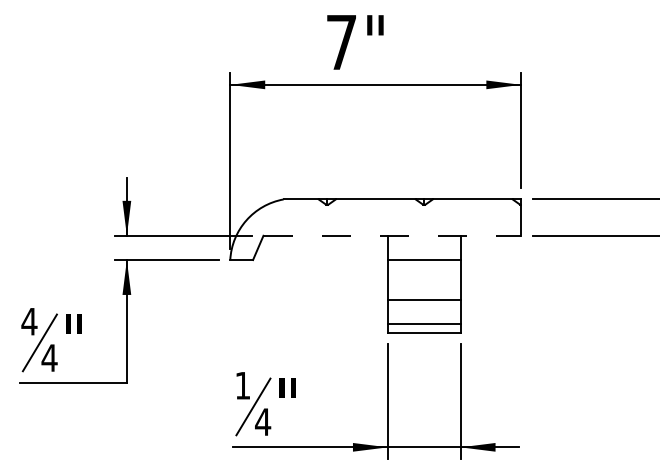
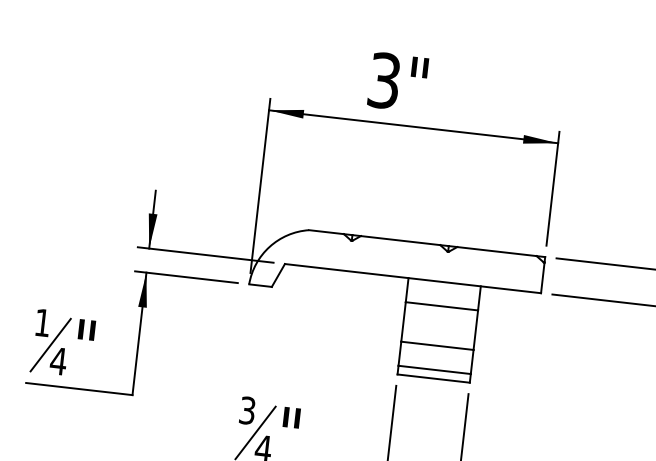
text: (341, 42) -> (384, 80), 7" -> 3"
line: (392, 235) -> (413, 278), dashed -> solid
text: (29, 321) -> (42, 322), 4 -> 1
text: (242, 385) -> (247, 410), 1 -> 3

